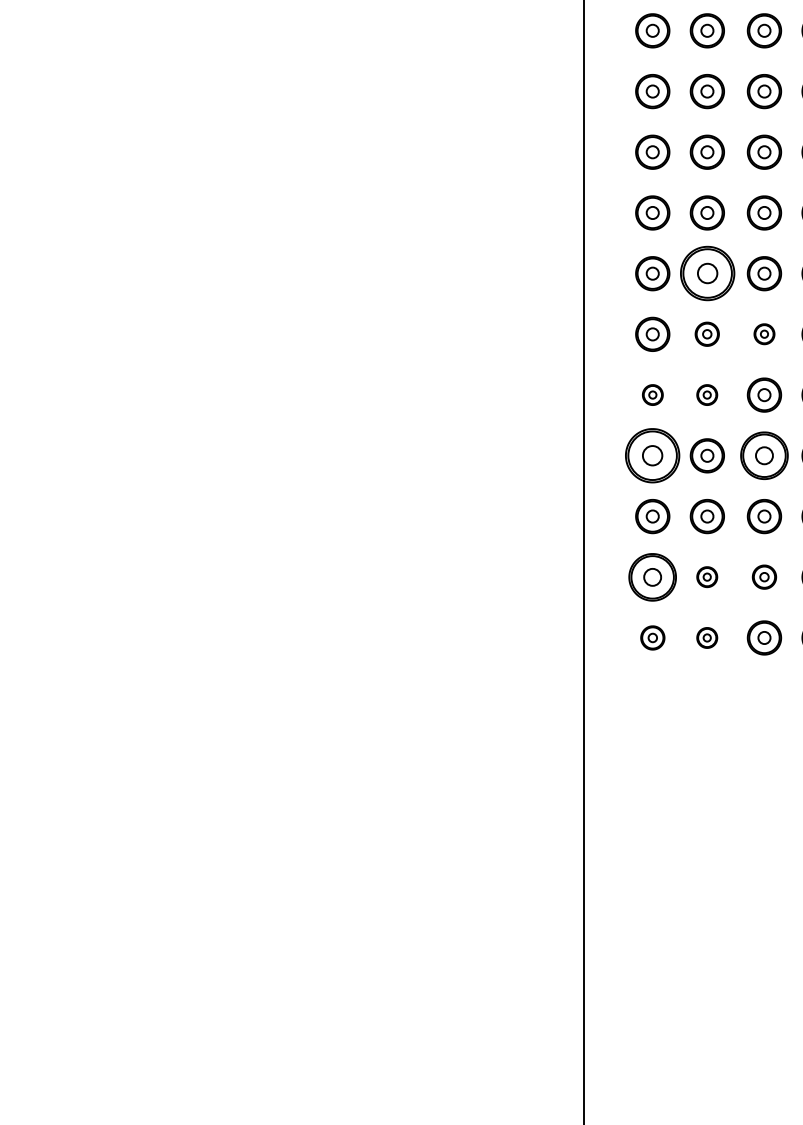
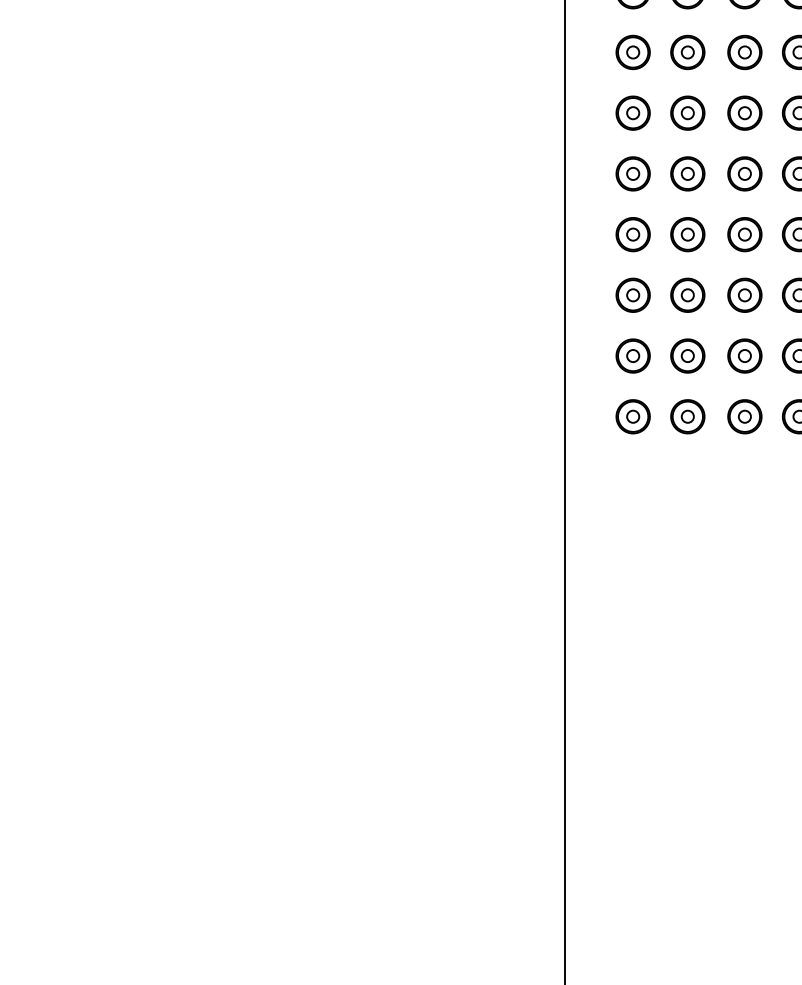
part: (706, 273) -> (686, 52), size x0.62
part: (706, 333) -> (686, 112), size x1.43
part: (764, 333) -> (744, 112), size x1.67
part: (652, 394) -> (632, 173), size x1.67
part: (706, 394) -> (686, 173), size x1.67
part: (652, 455) -> (632, 234), size x0.62
part: (764, 455) -> (744, 234), size x0.71
part: (652, 576) -> (632, 355), size x0.71
part: (706, 576) -> (686, 355), size x1.67
part: (764, 576) -> (744, 355), size x1.43
part: (652, 637) -> (632, 416), size x1.43
part: (706, 637) -> (686, 416), size x1.67

